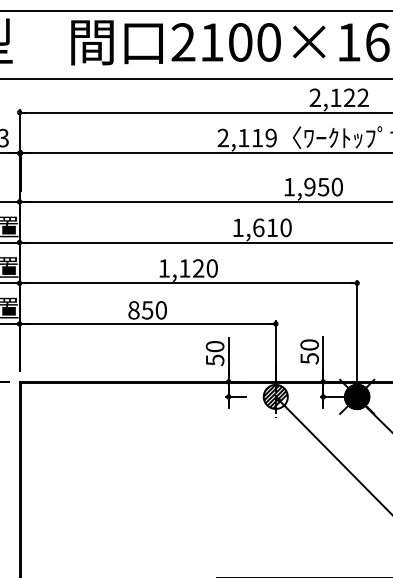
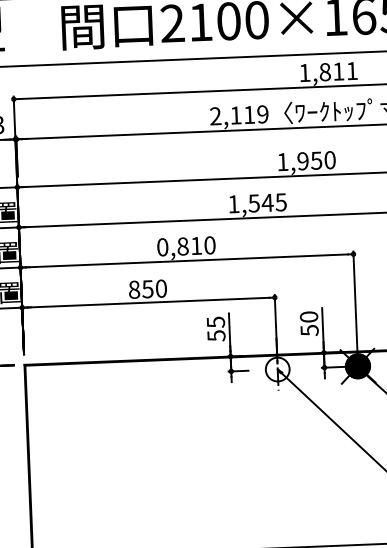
text: (338, 97) -> (327, 71), 2,122 -> 1,811
text: (271, 227) -> (266, 202), 1,610 -> 1,545
text: (181, 268) -> (179, 246), 1,120 -> 0,810
text: (214, 346) -> (215, 322), 50 -> 55
hatch: (275, 396) -> (277, 369), removed

